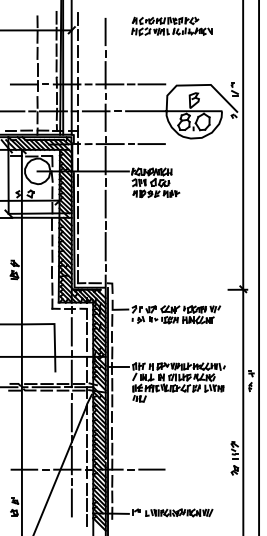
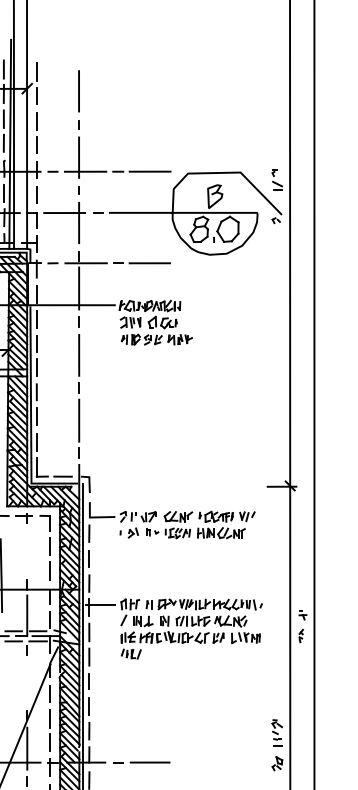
part: (171, 26) -> (180, 82), removed
line: (71, 331) -> (26, 550), removed
line: (71, 417) -> (26, 682), removed

